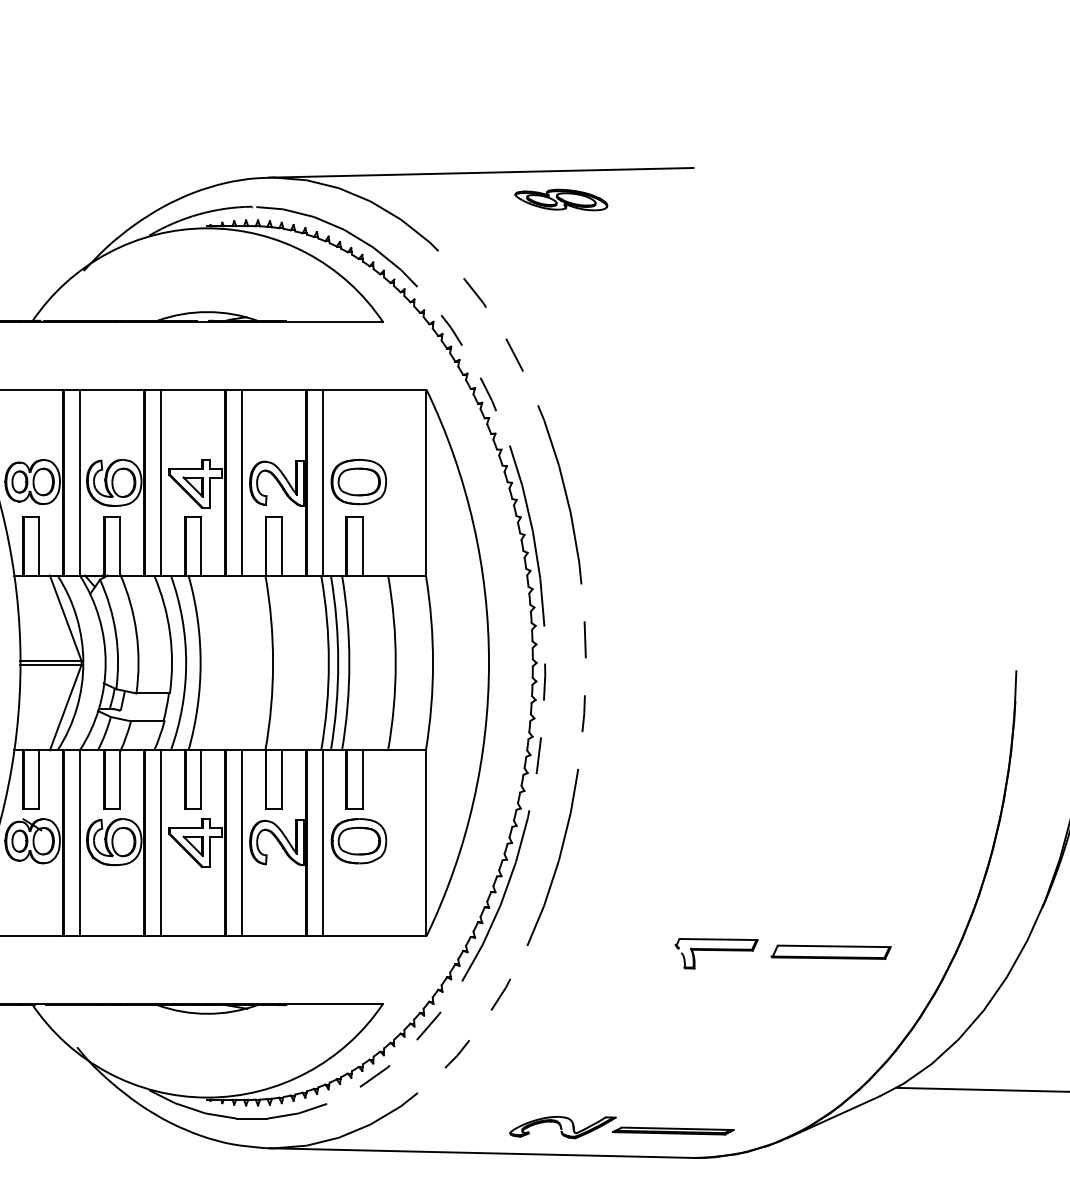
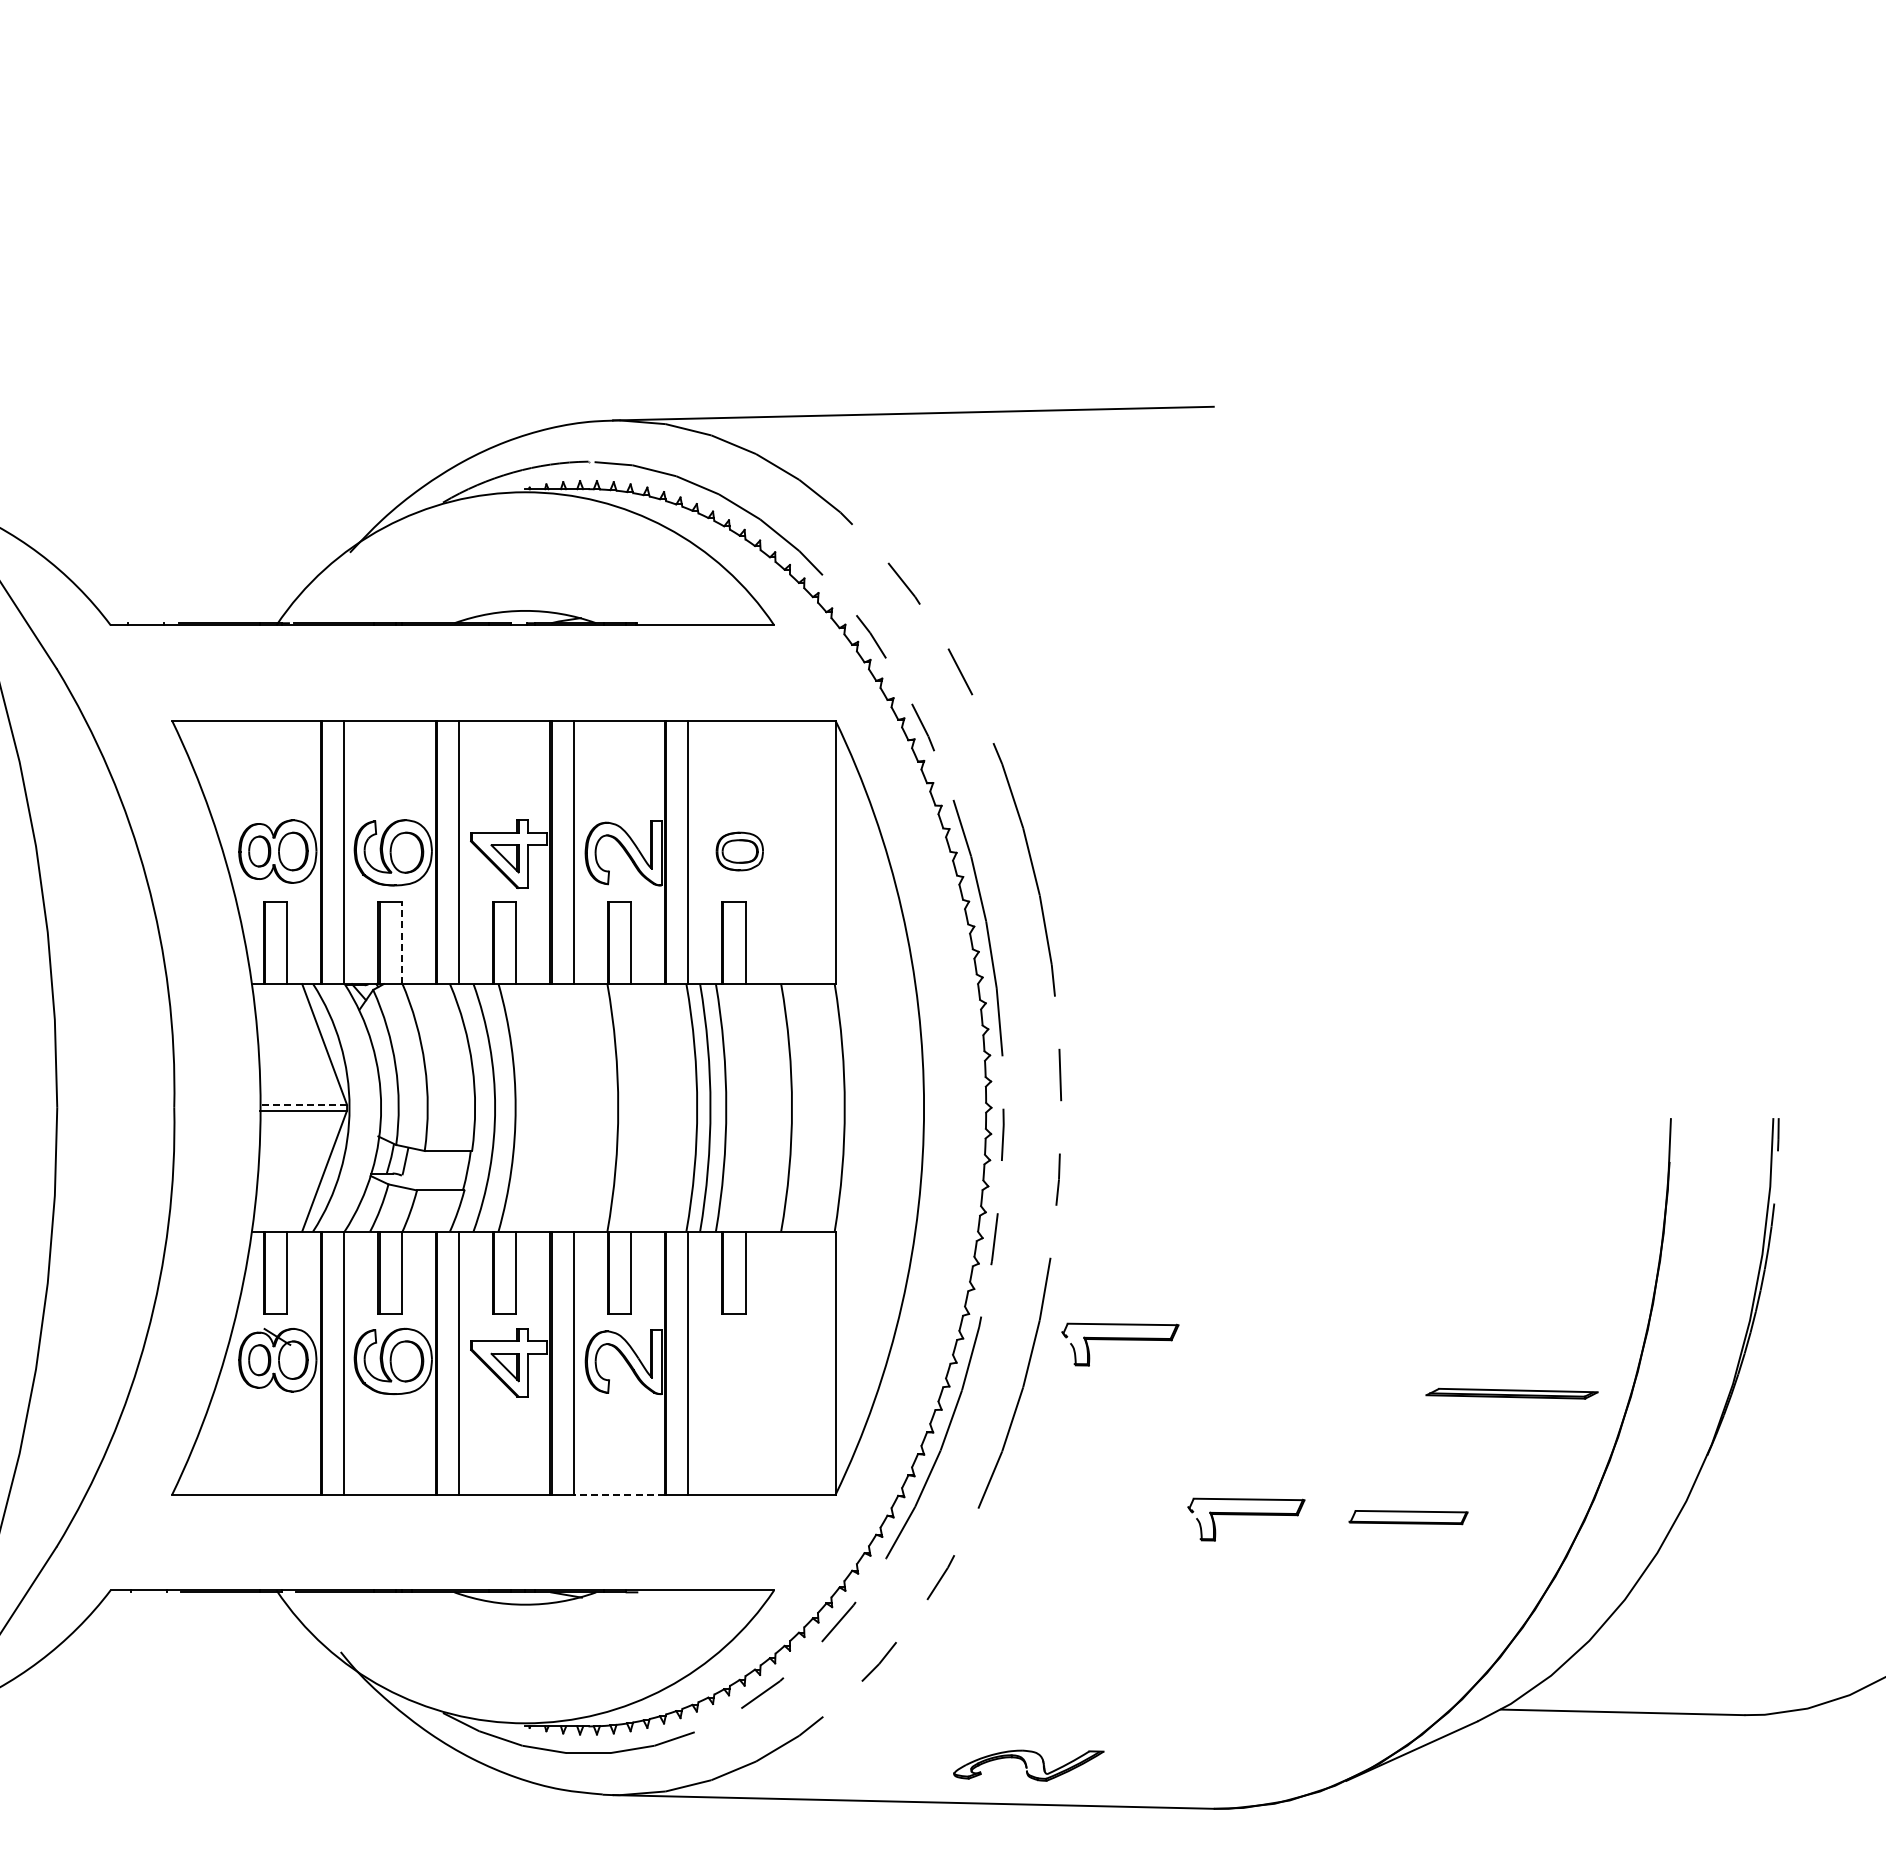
part: (561, 199) -> (1026, 451), removed
part: (358, 481) -> (739, 851), size x0.6
line: (120, 546) -> (401, 942), solid -> dashed
line: (50, 660) -> (303, 1104), solid -> dashed
part: (627, 830) -> (1120, 1344), added
part: (358, 840) -> (739, 1359), removed
line: (273, 936) -> (619, 1494), solid -> dashed
part: (831, 952) -> (1408, 1517), size x0.7
part: (672, 1130) -> (1511, 1393), moved

